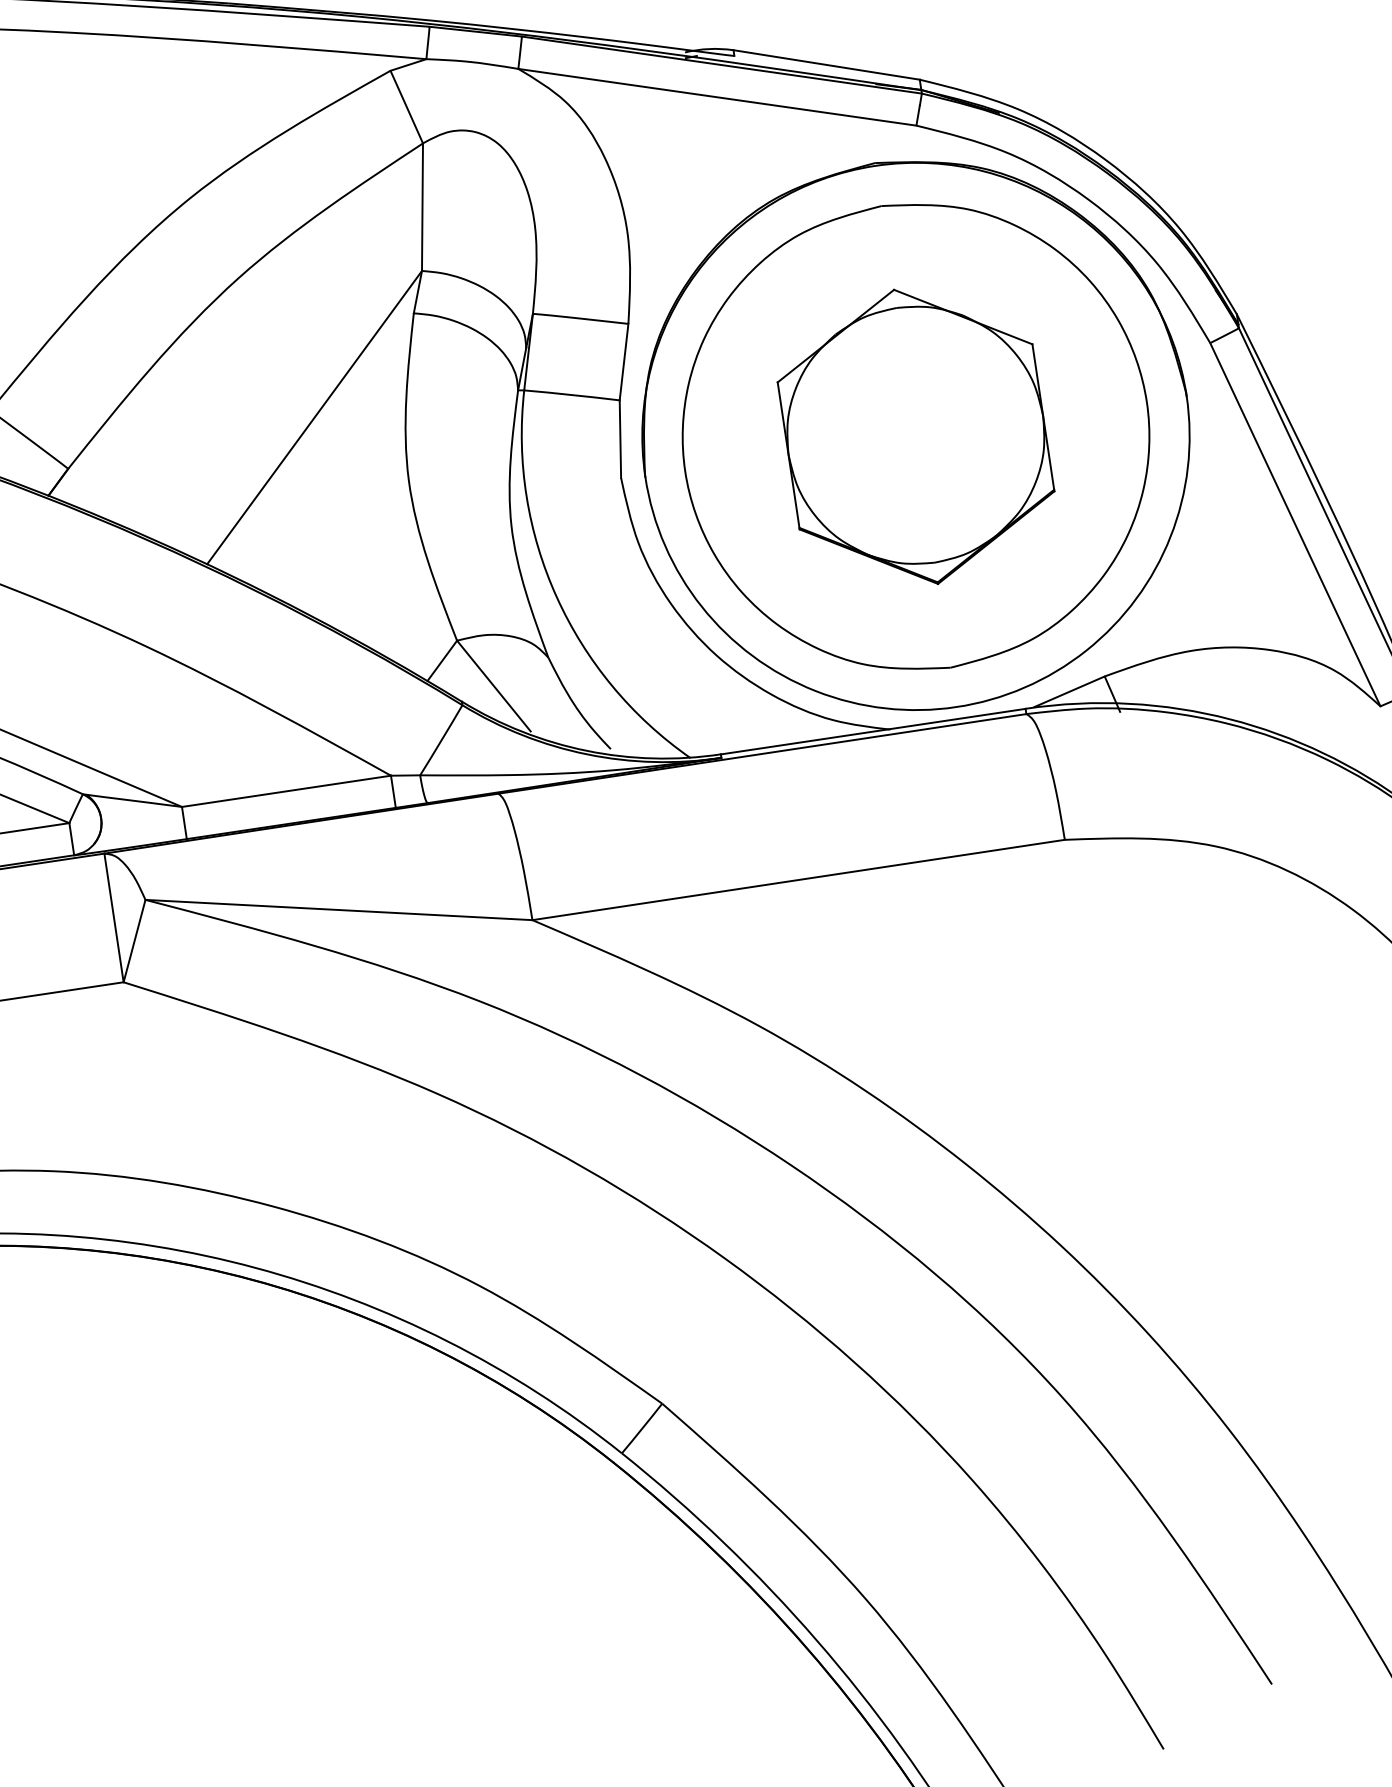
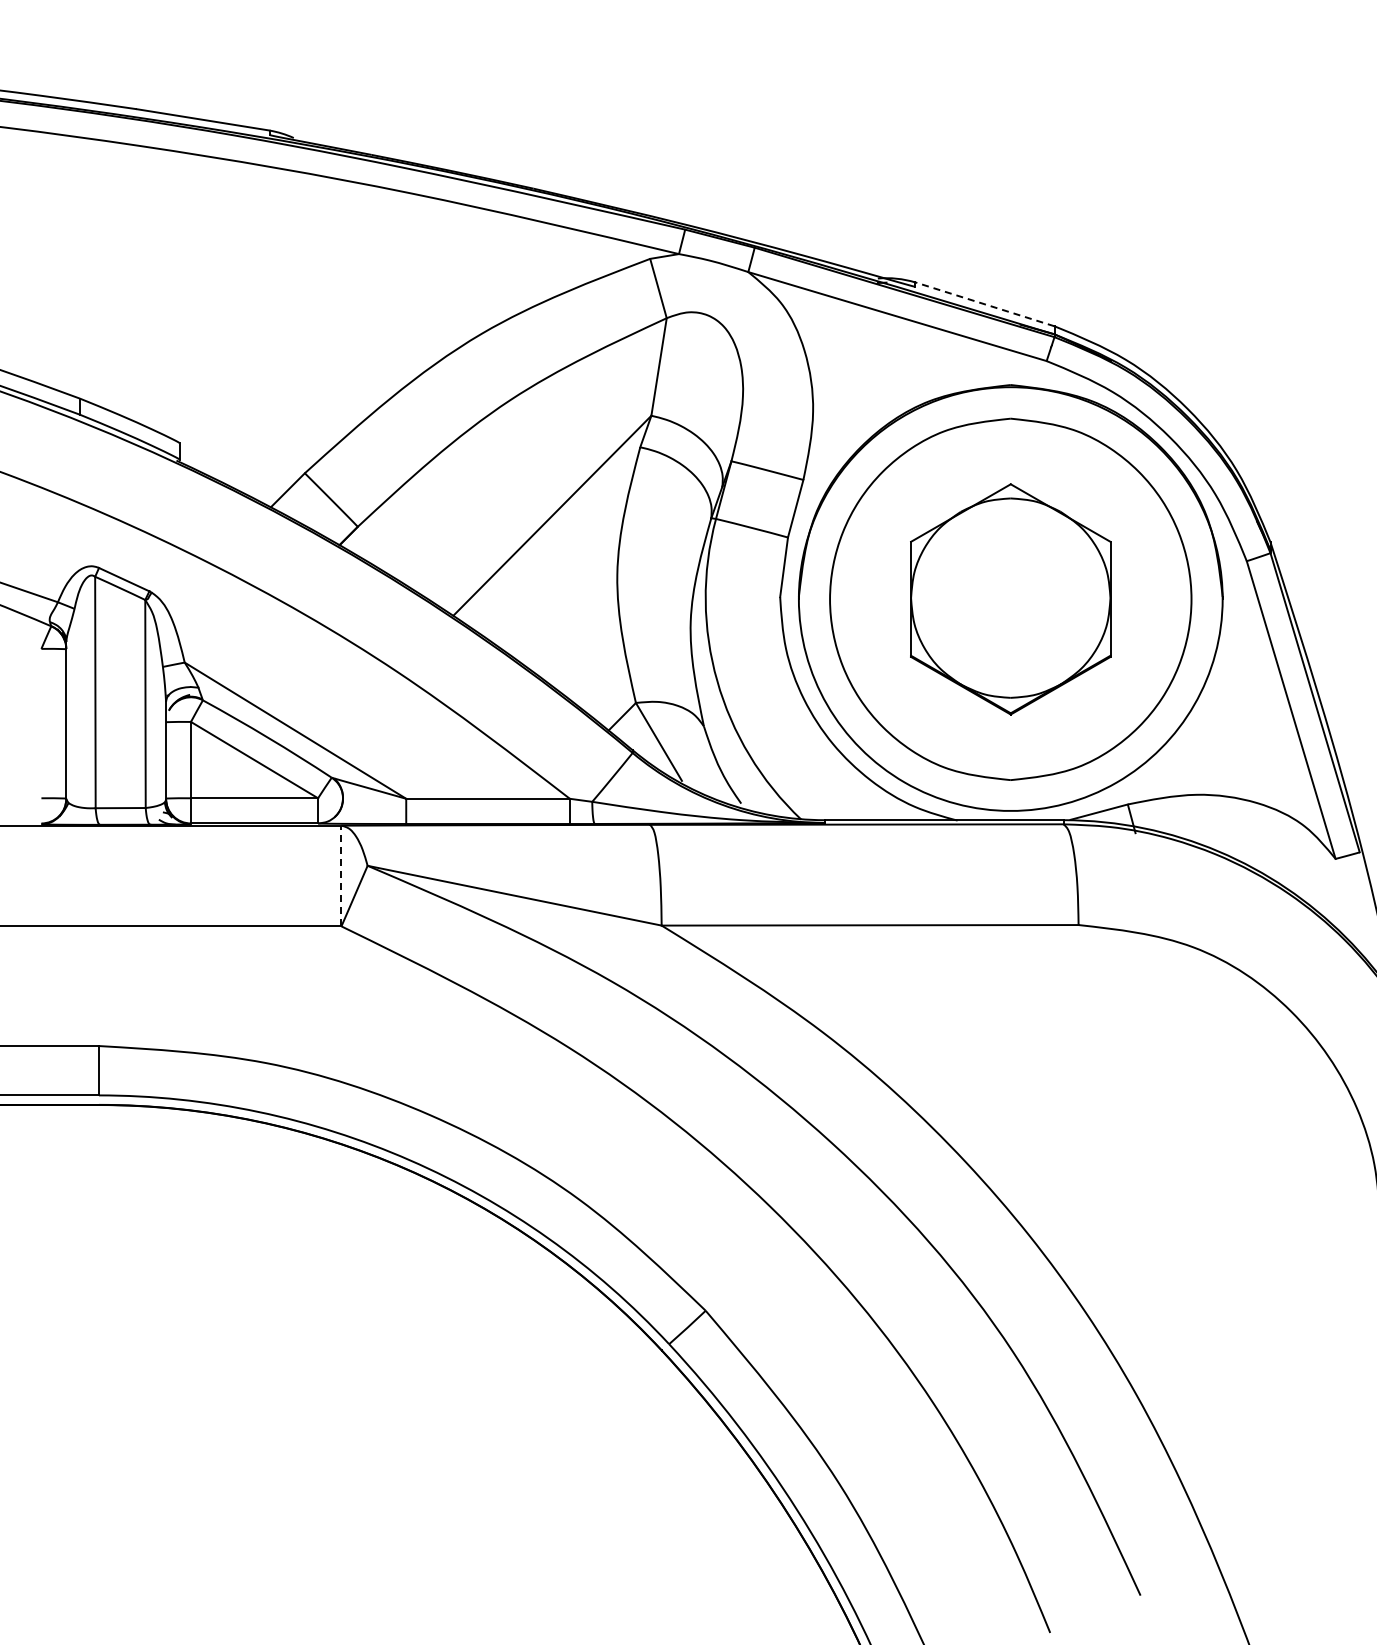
line: (826, 65) -> (984, 304), solid -> dashed
line: (113, 917) -> (341, 875), solid -> dashed

